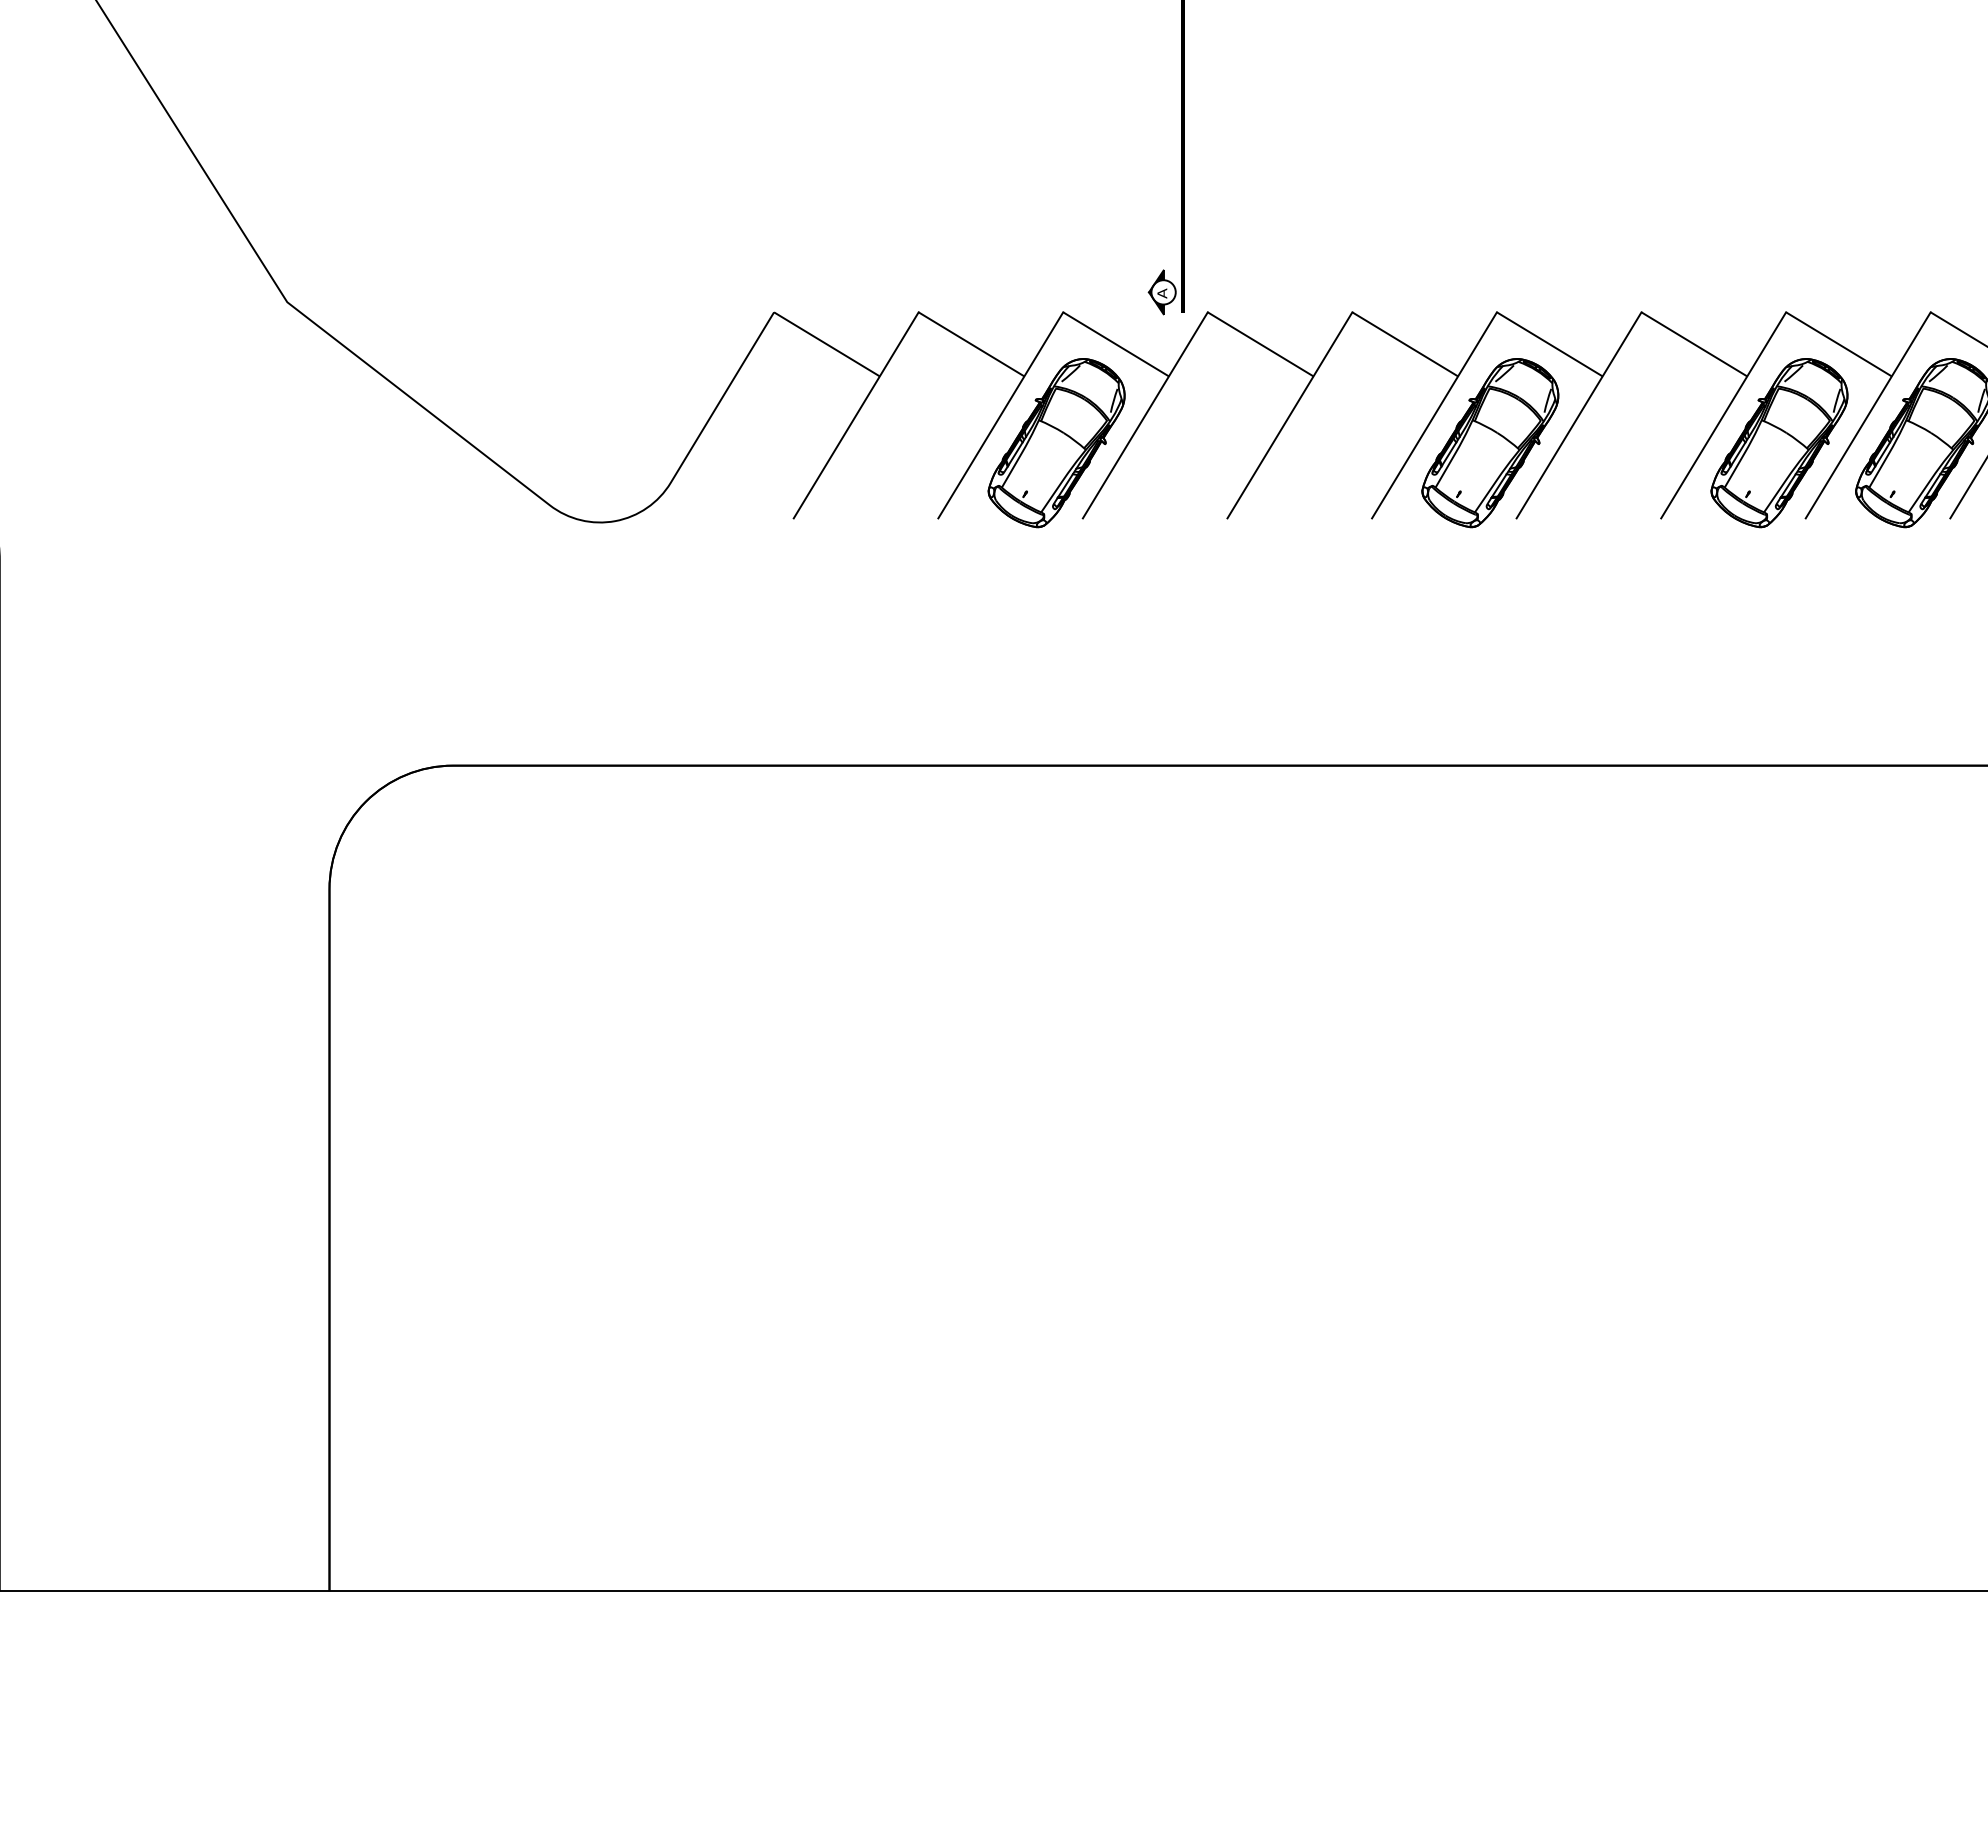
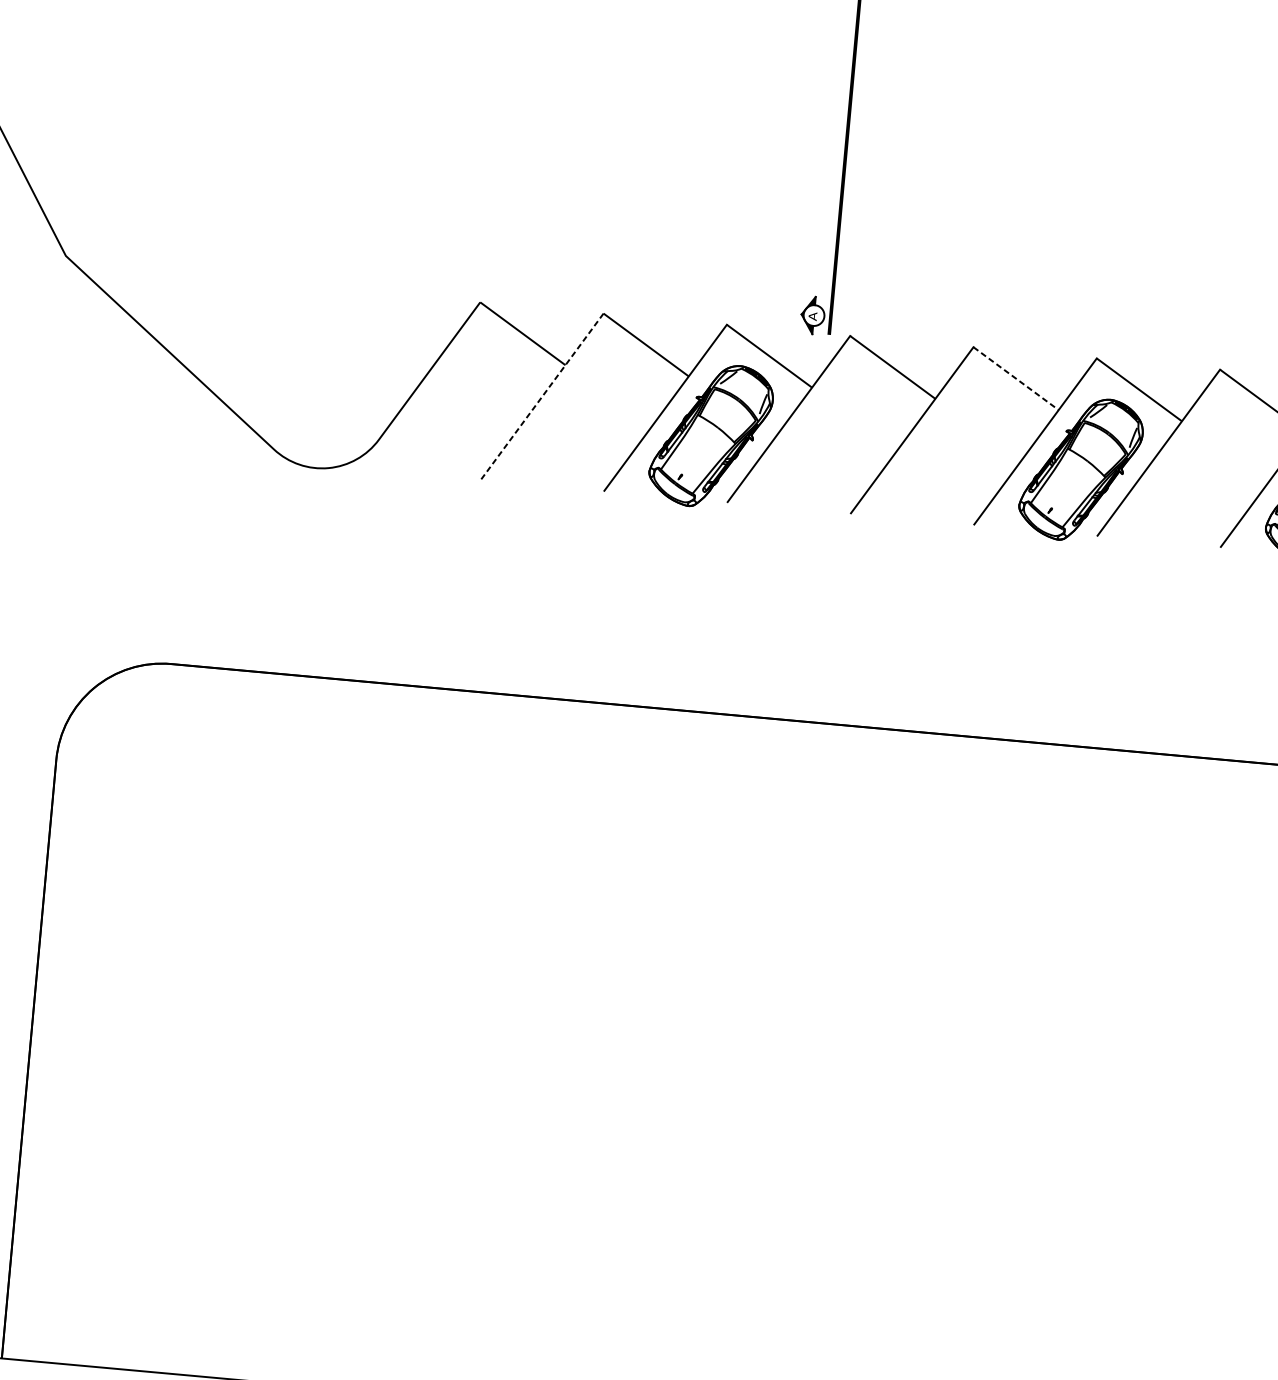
line: (1405, 344) -> (1016, 378), solid -> dashed
line: (855, 415) -> (541, 396), solid -> dashed

